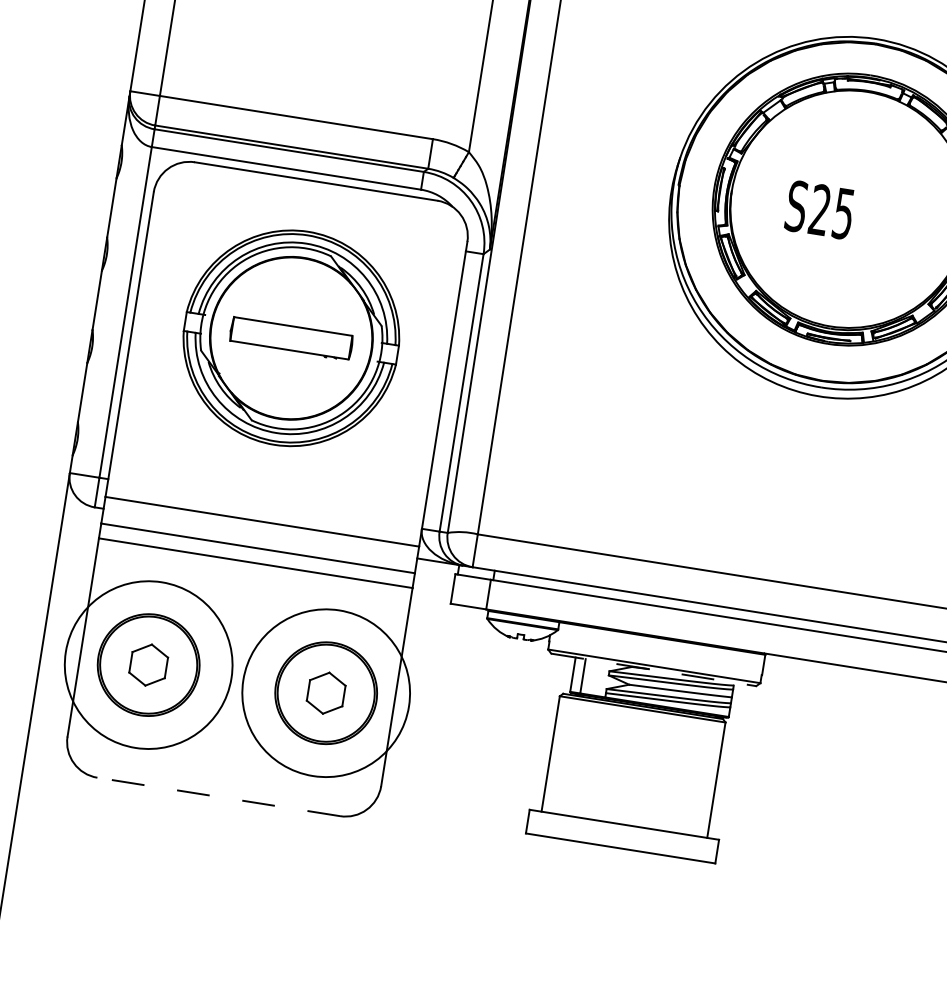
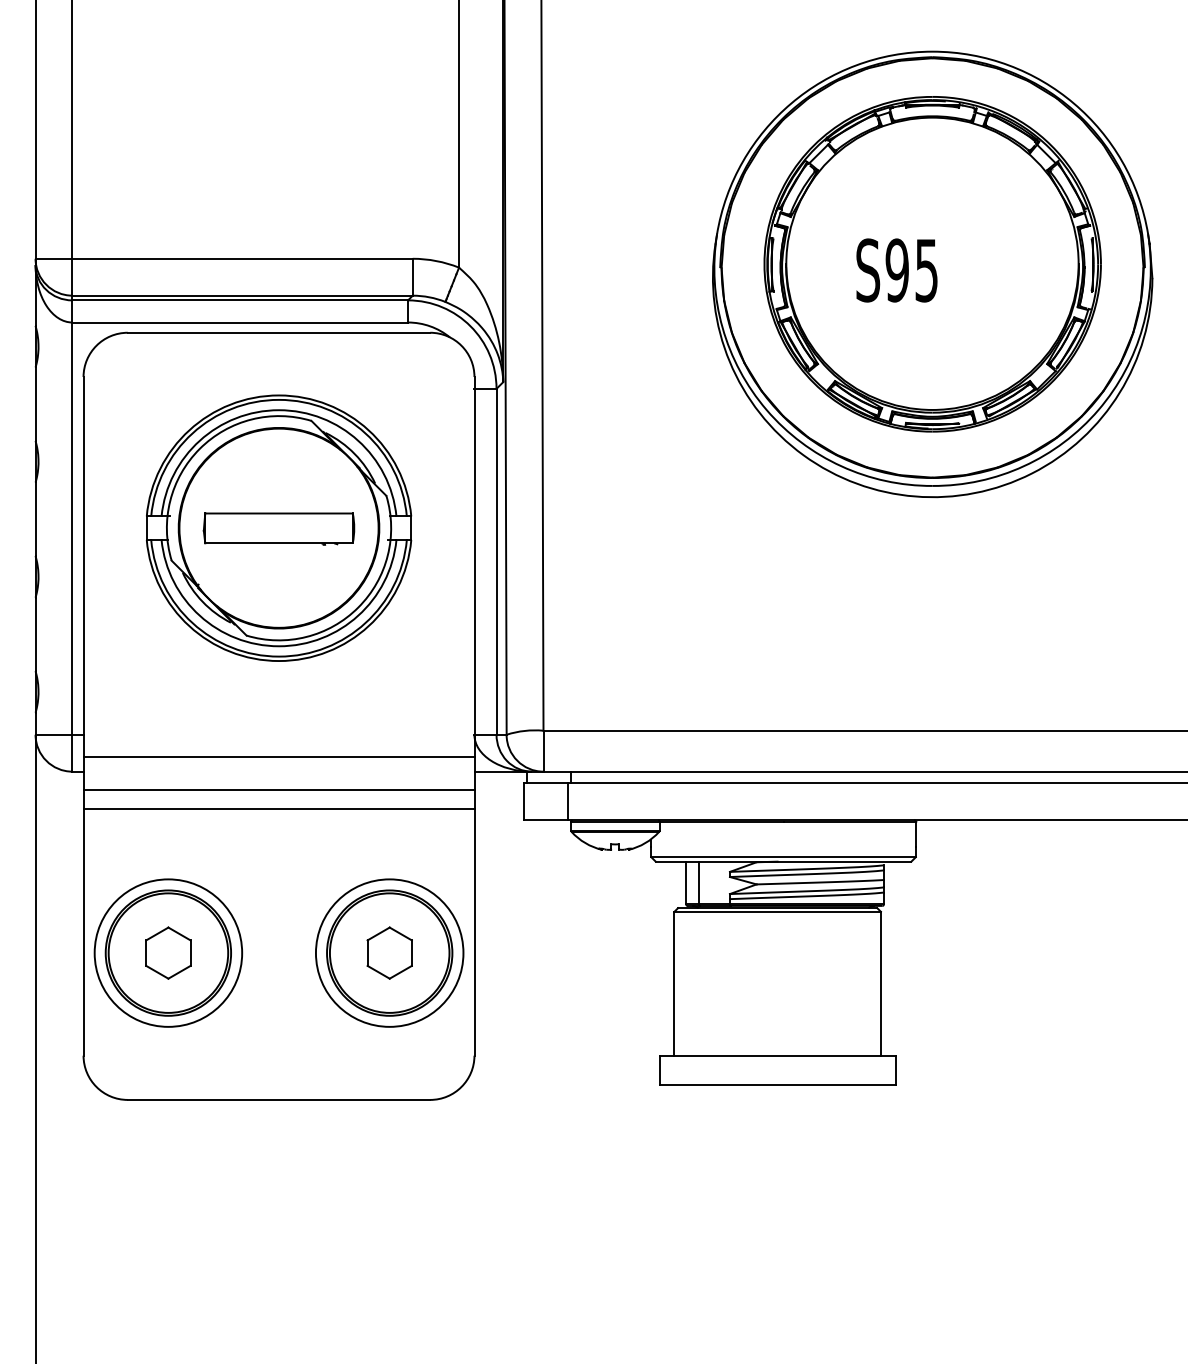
text: (819, 210) -> (896, 270), S25 -> S95
circle: (148, 664) -> (168, 952), size x0.71
line: (653, 669) -> (783, 861), dashed -> solid
circle: (326, 692) -> (389, 952), size x0.71
line: (218, 796) -> (278, 1099), dashed -> solid

